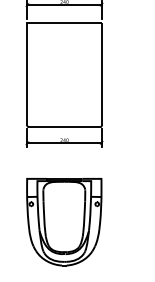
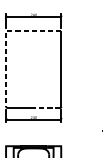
line: (27, 37) -> (6, 41), solid -> dashed
line: (82, 126) -> (47, 107), solid -> dashed

